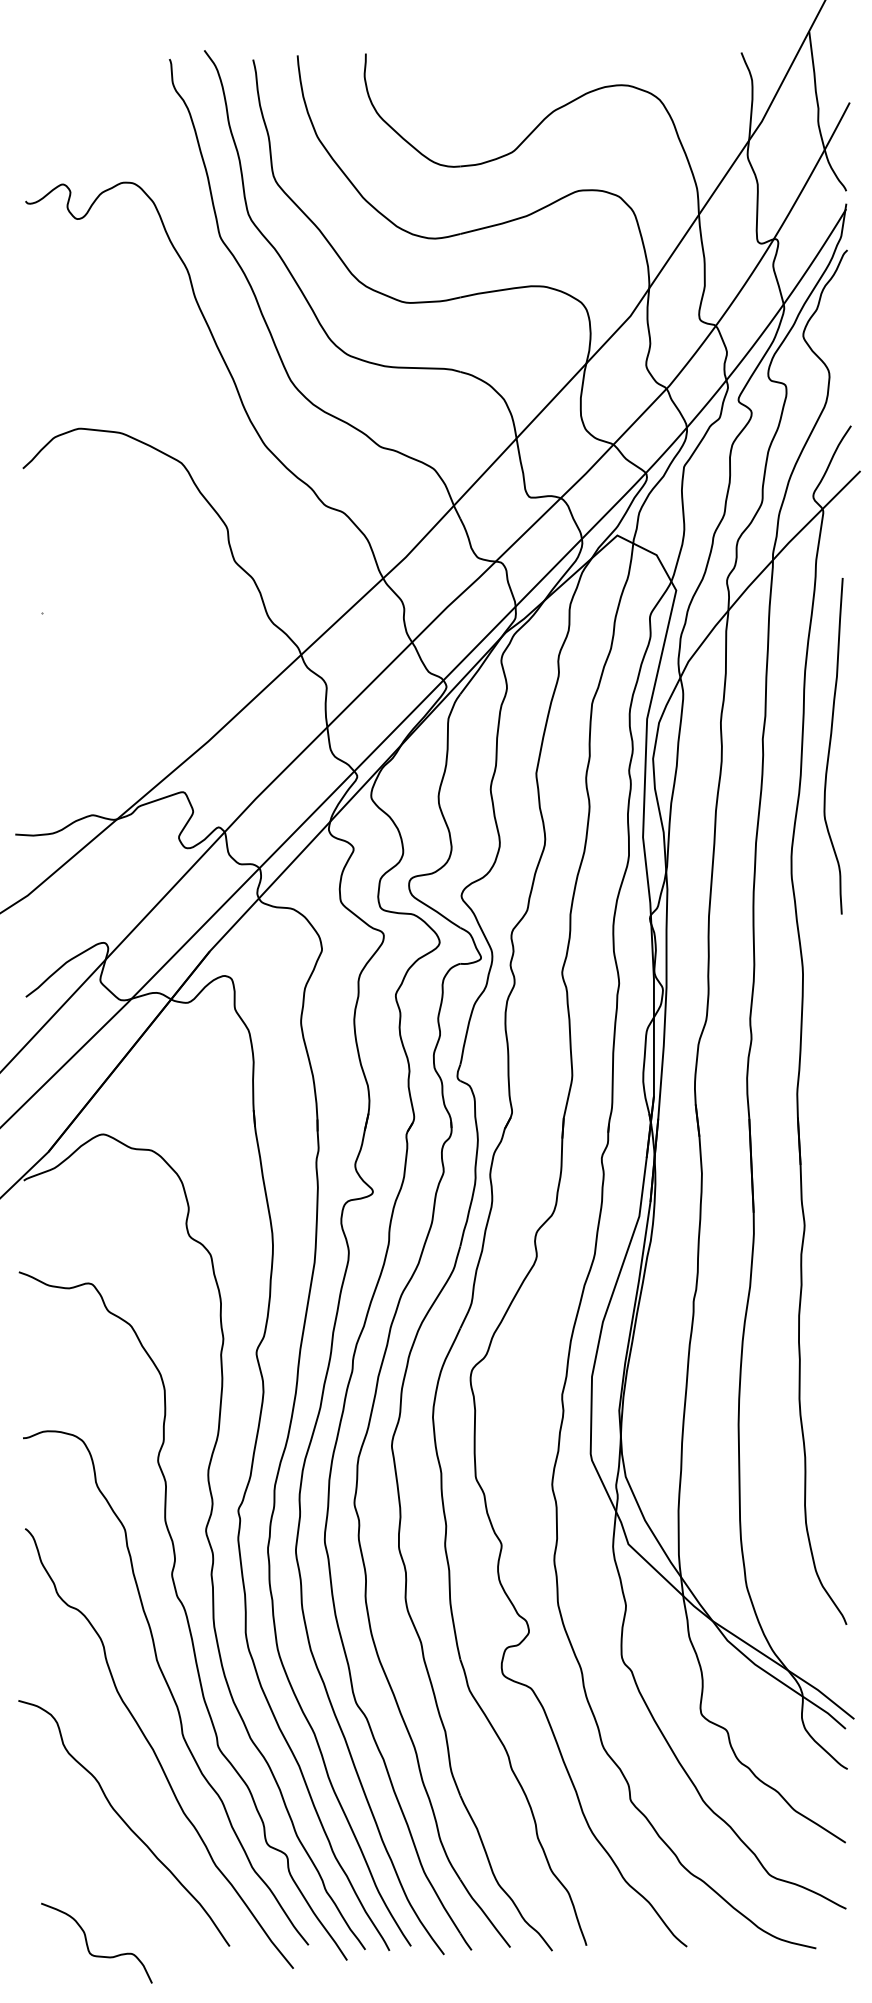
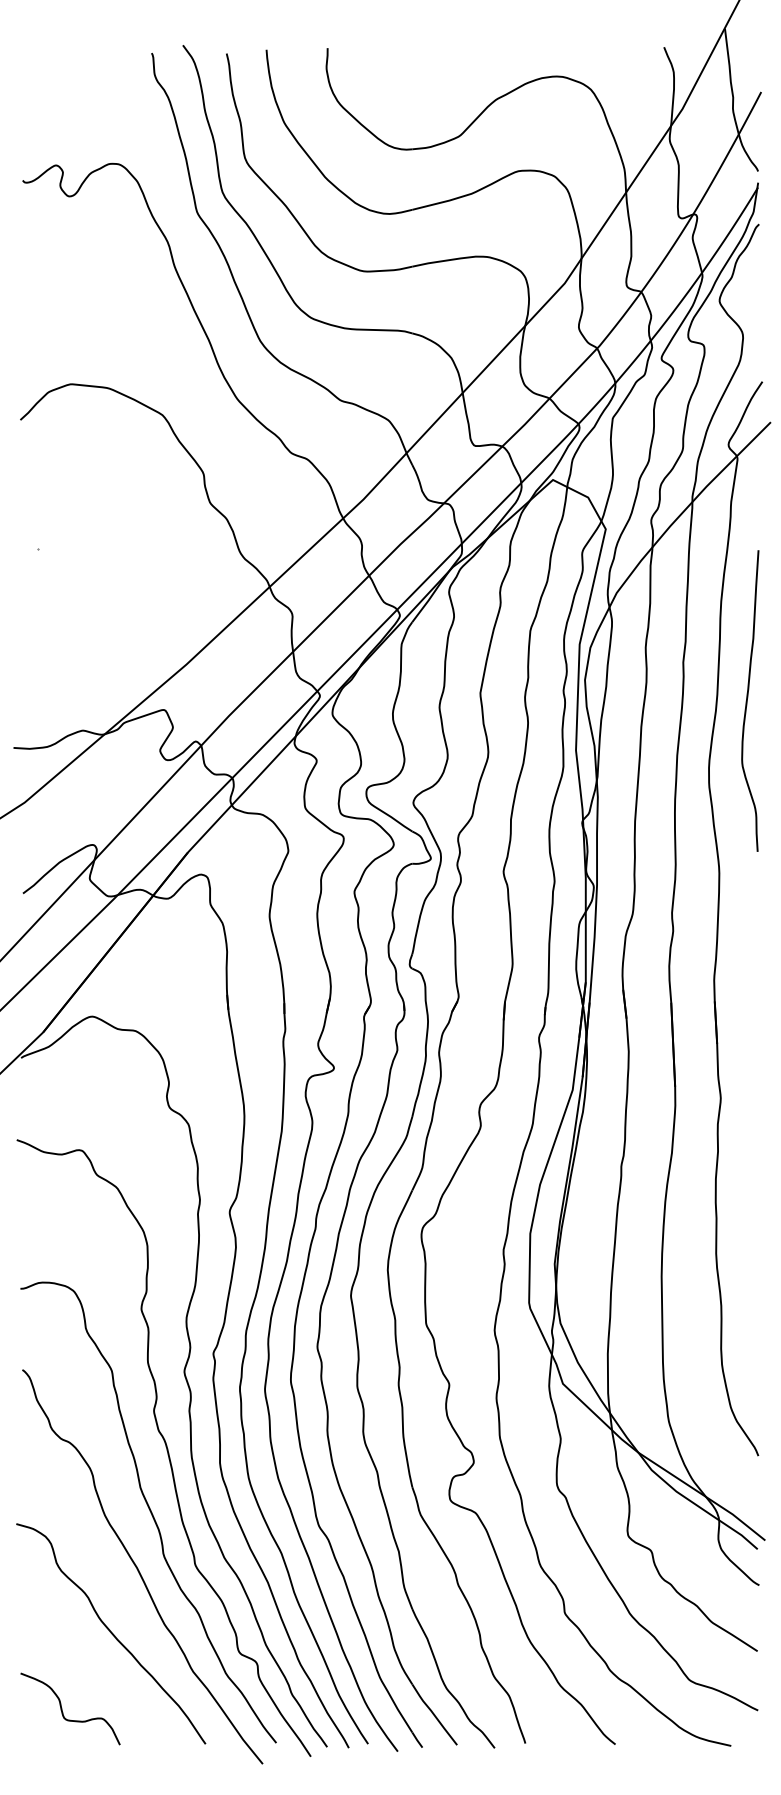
curve: (830, 746) -> (747, 701), moved
curve: (88, 1945) -> (63, 1711), moved

